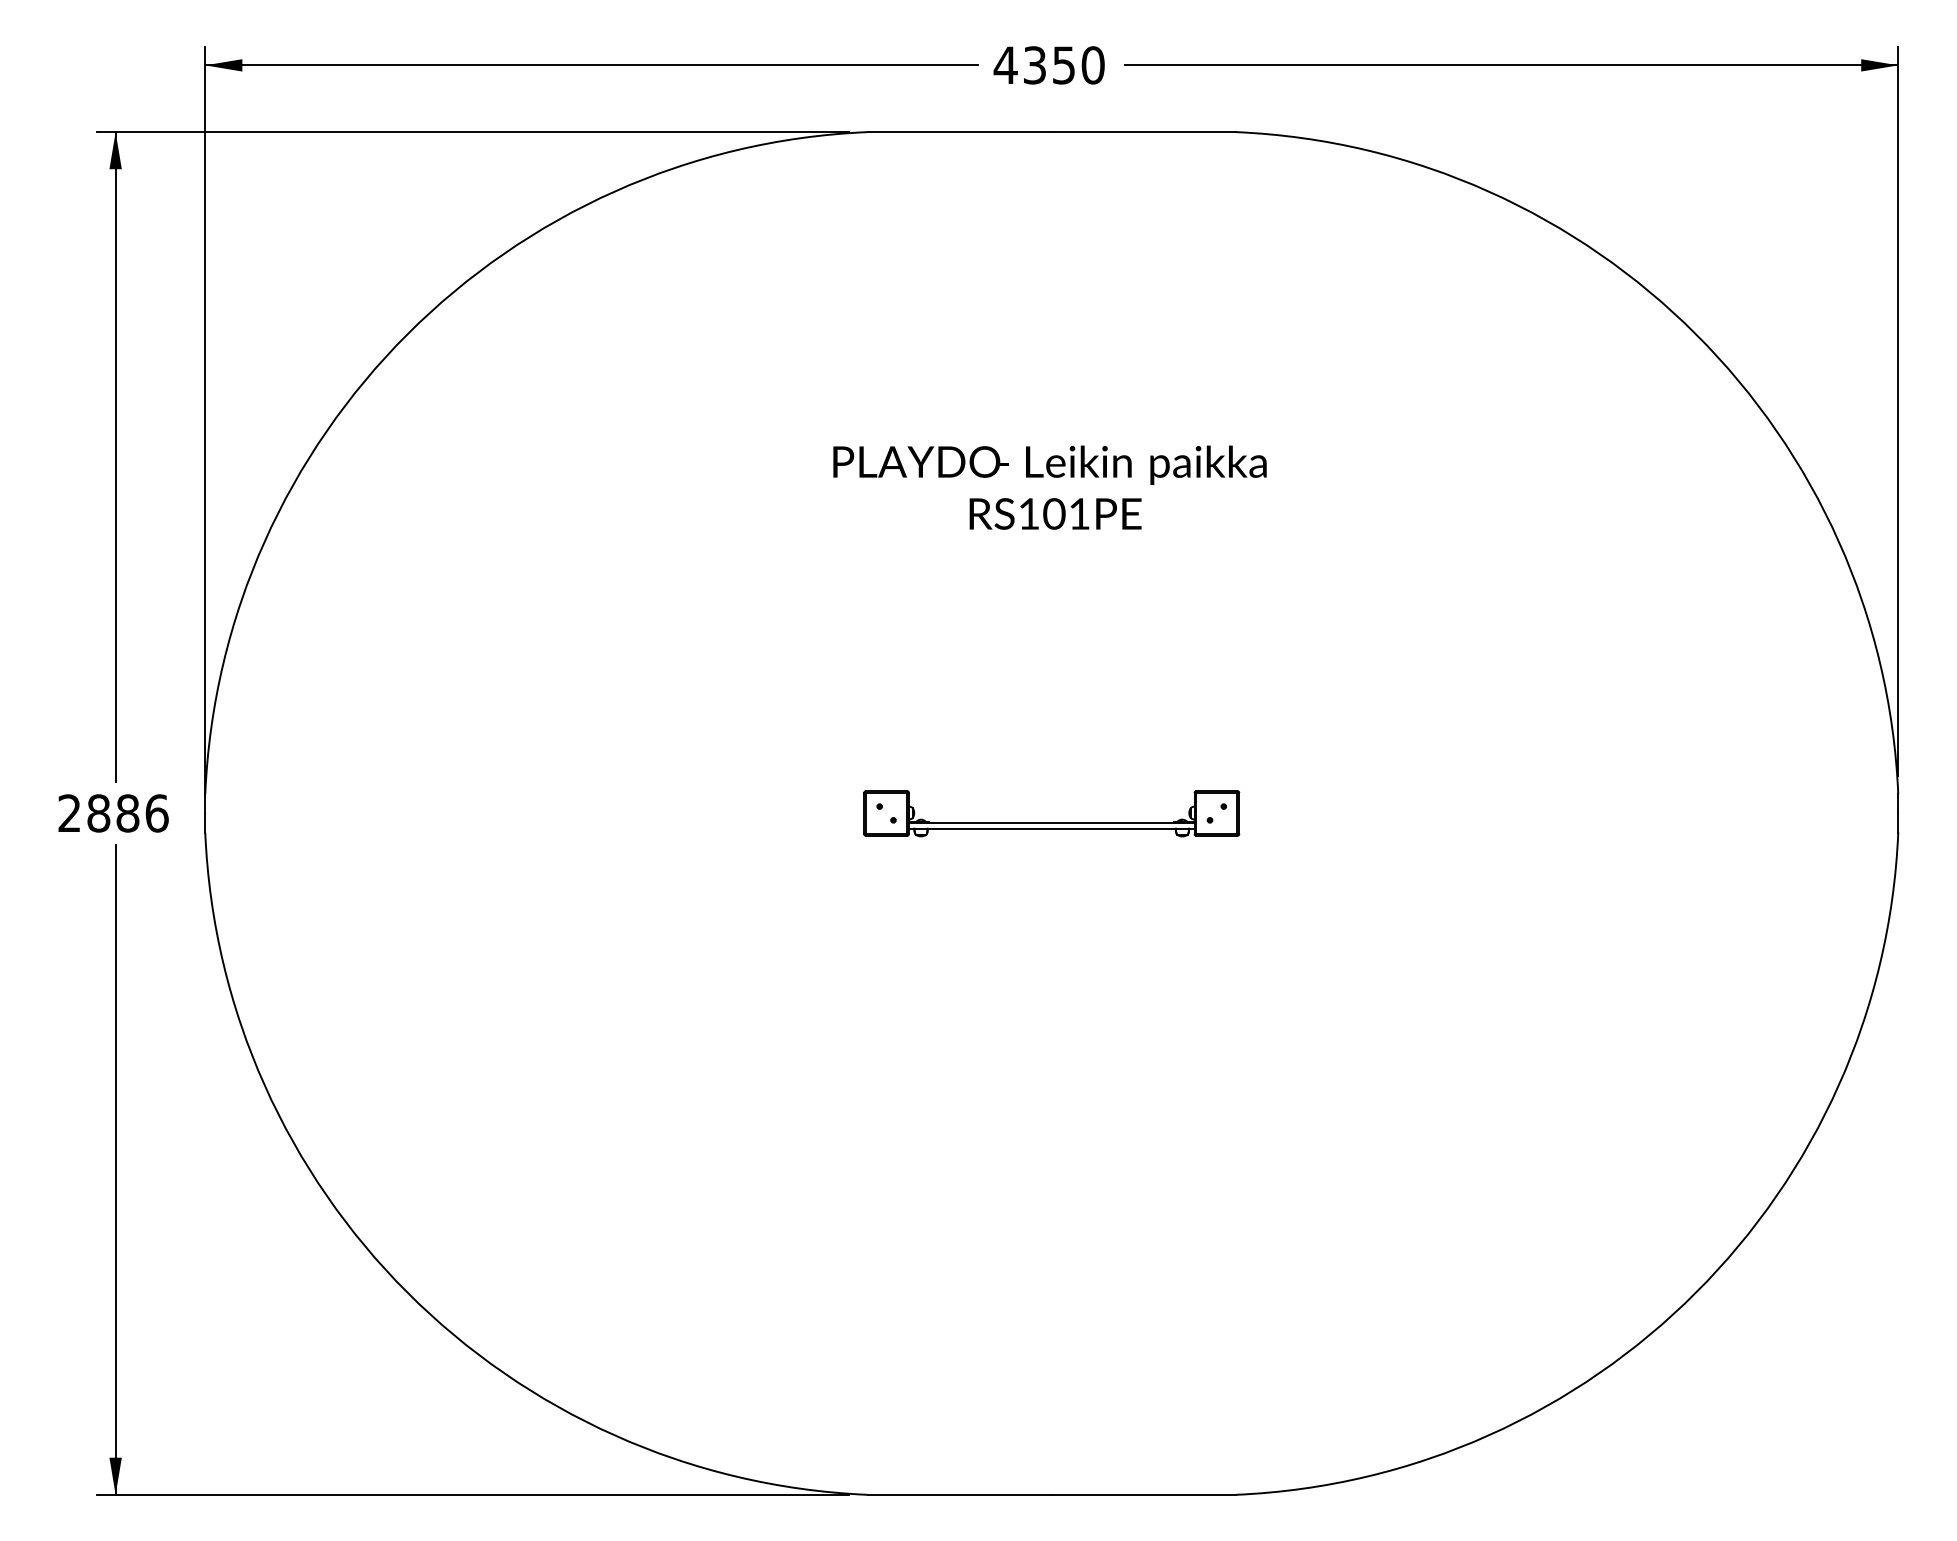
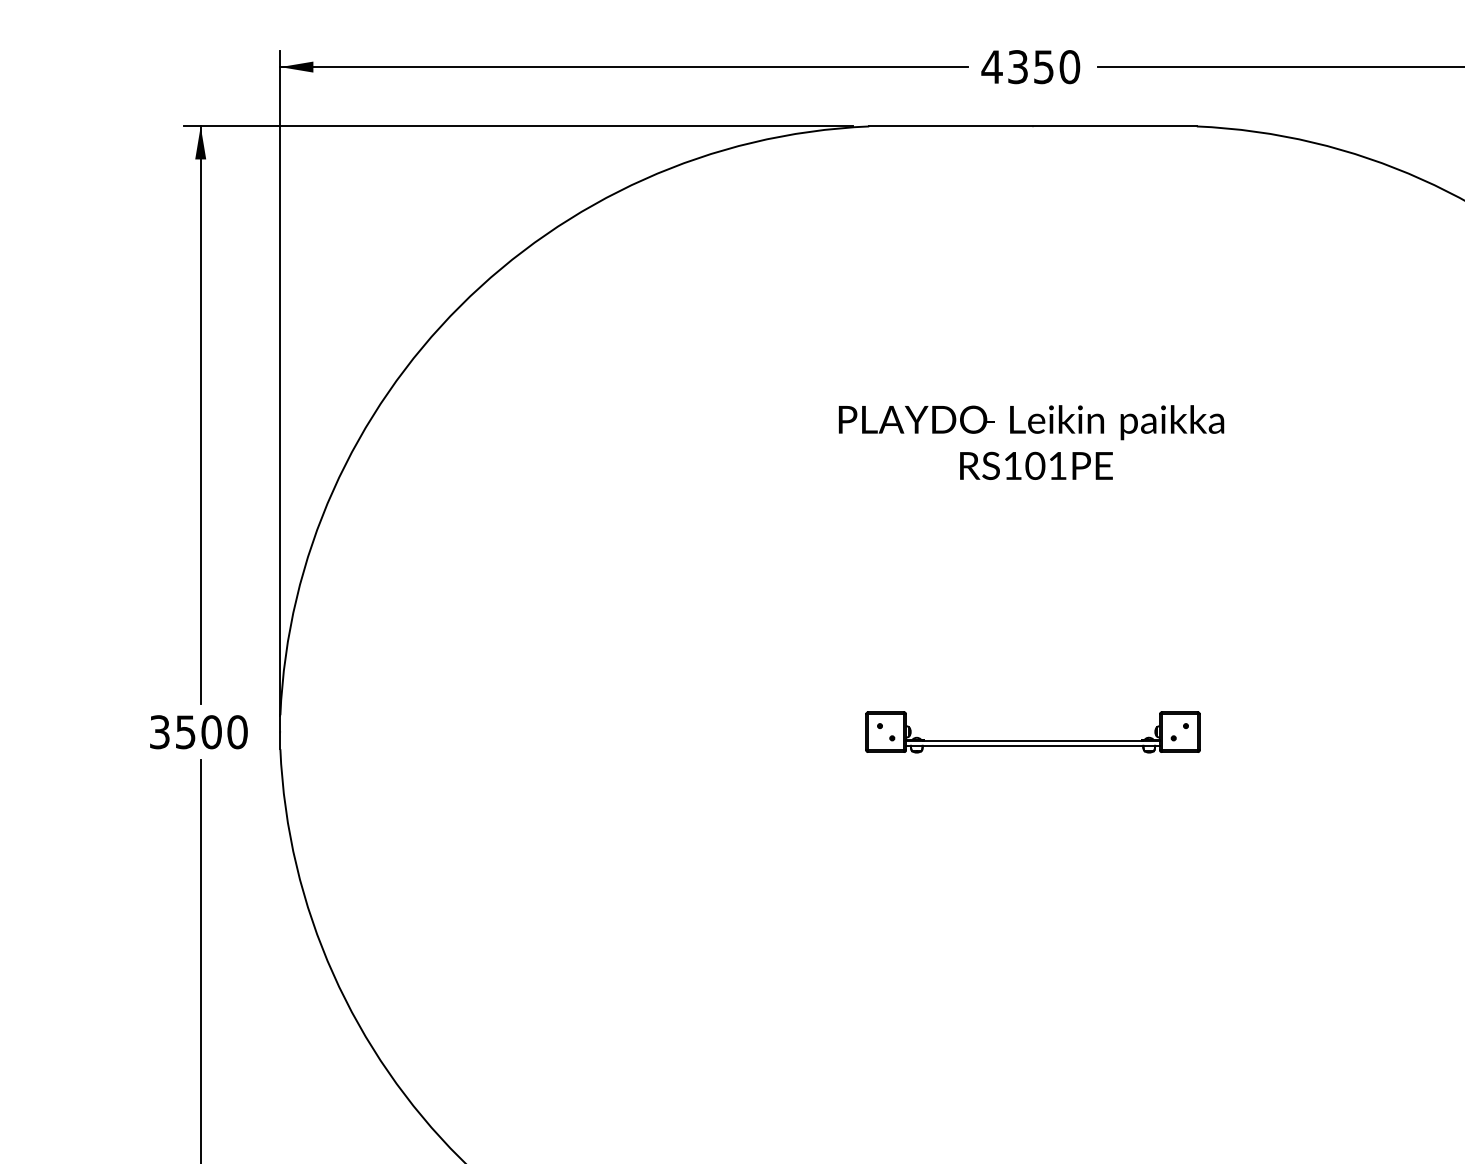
text: (113, 813) -> (198, 732), 2886 -> 3500

